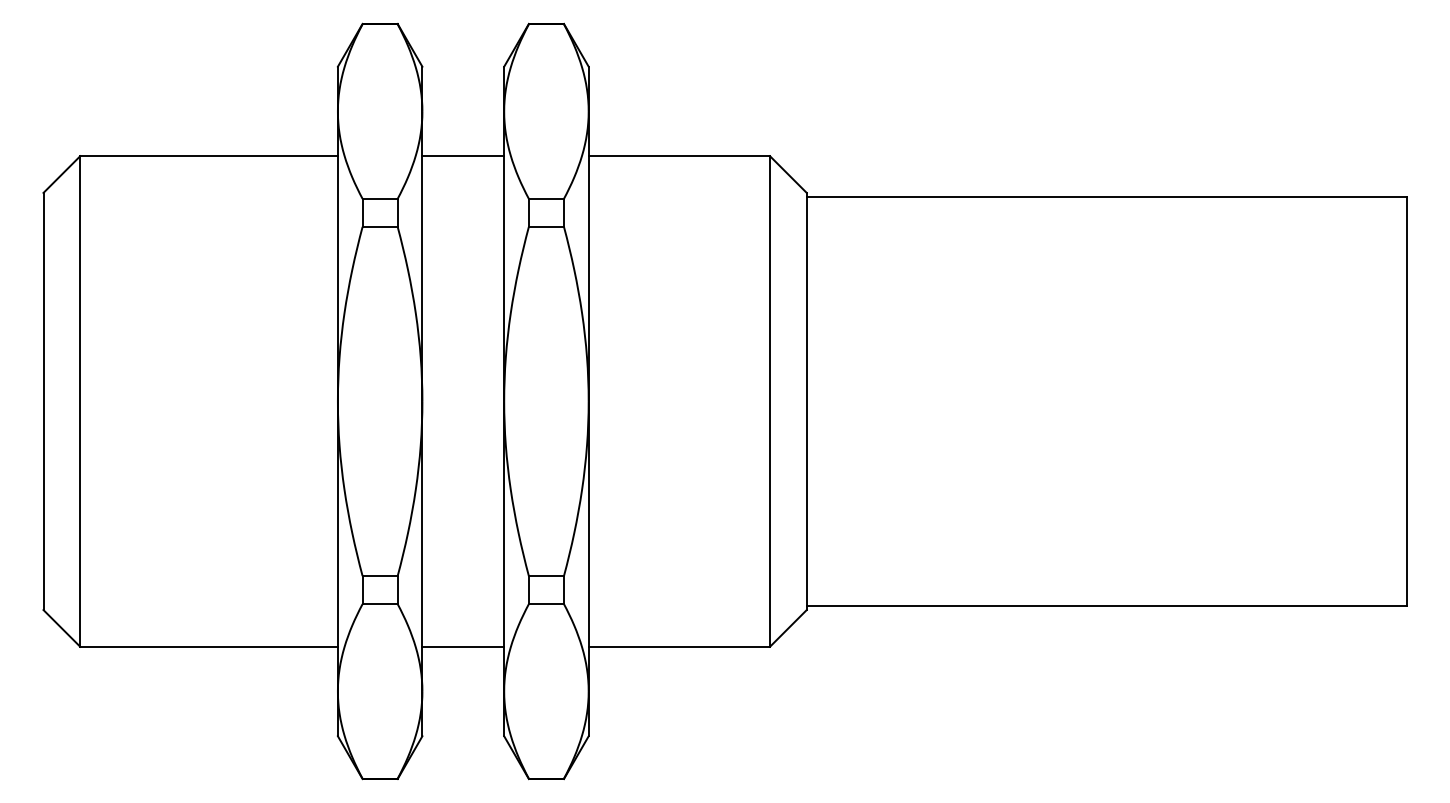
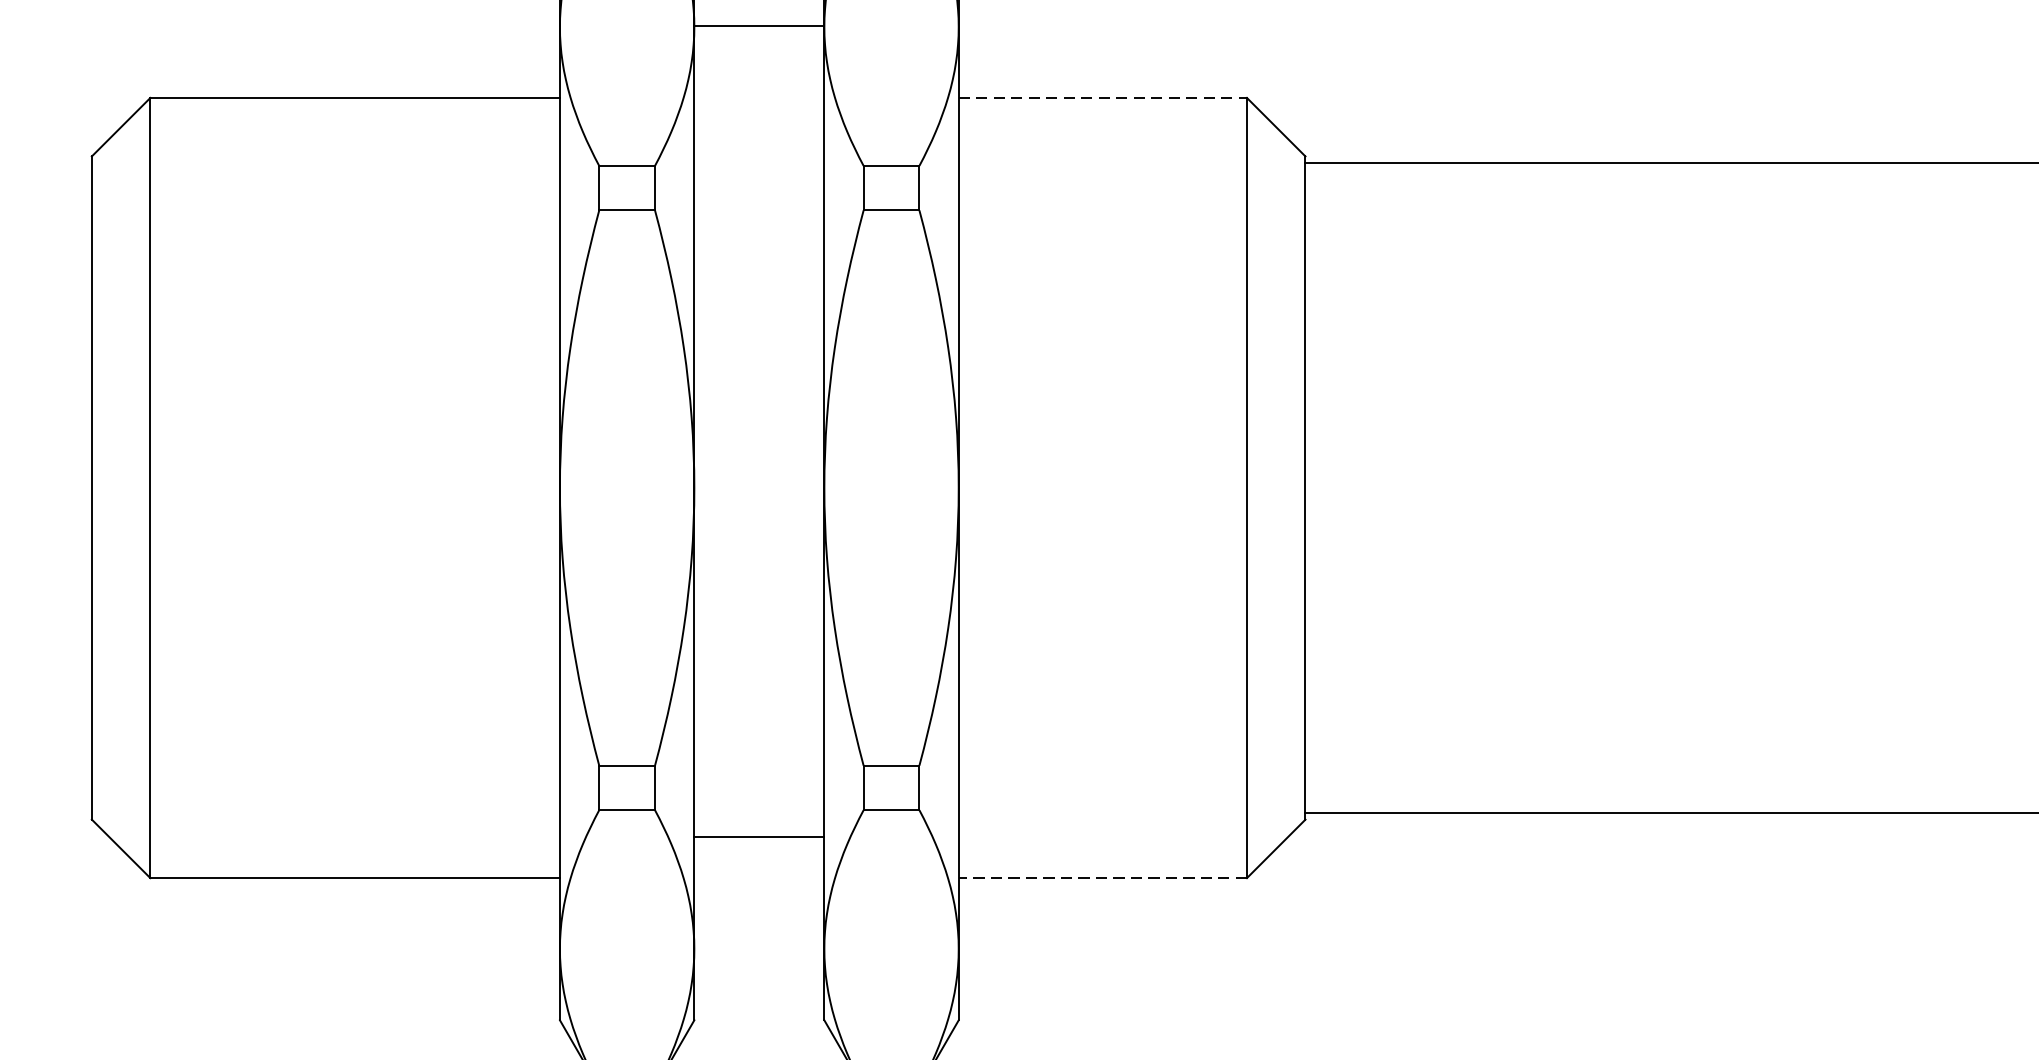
line: (463, 156) -> (759, 26), moved
line: (679, 156) -> (1103, 98), solid -> dashed
line: (463, 646) -> (759, 836), moved
line: (679, 646) -> (1103, 877), solid -> dashed

